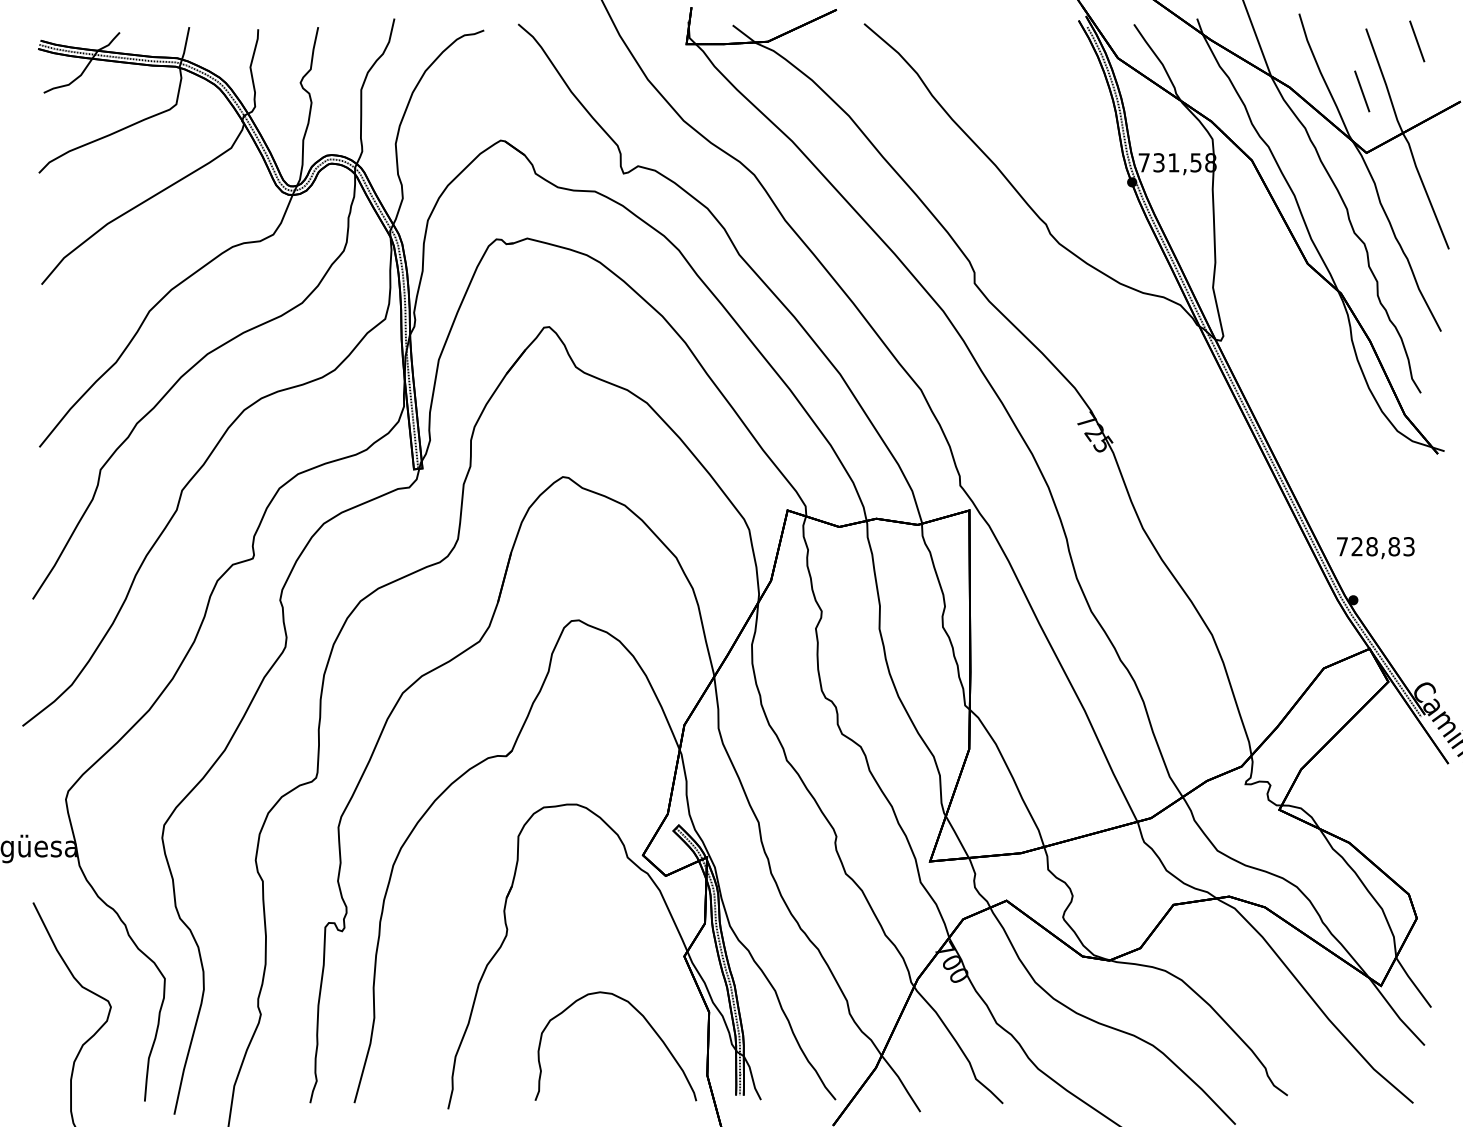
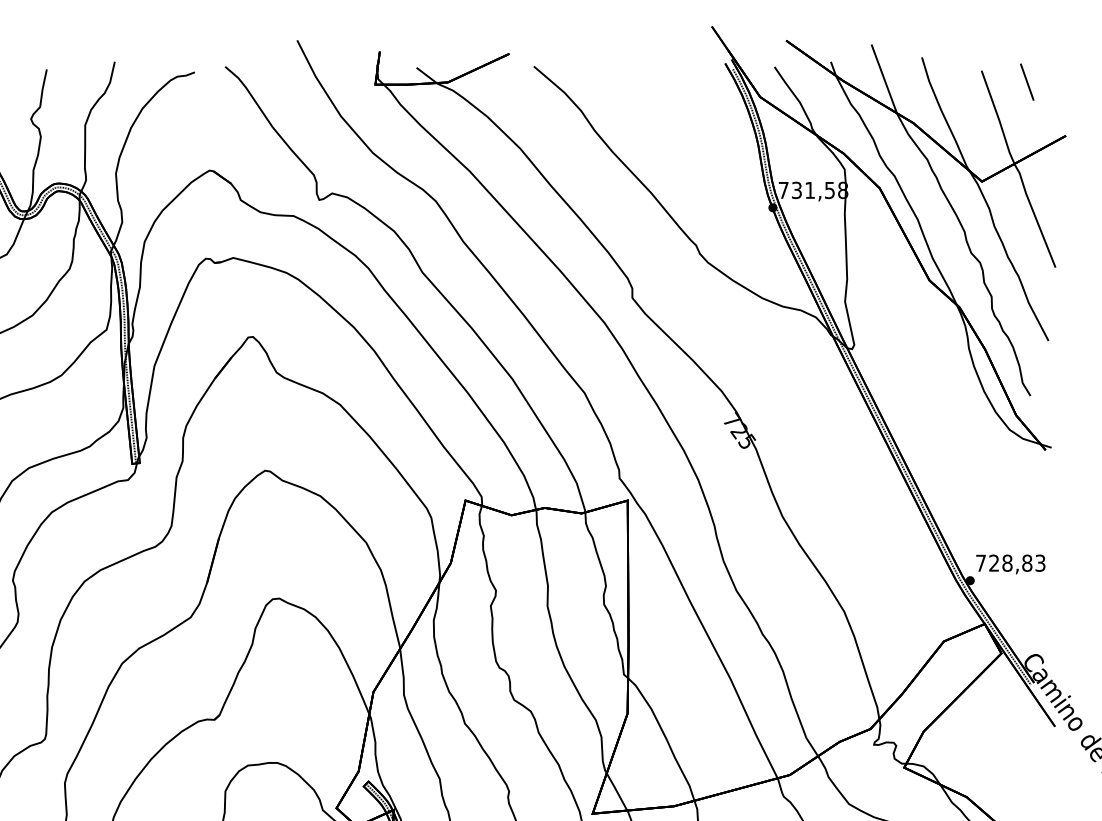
line: (1362, 91) -> (978, 126), removed
text: (1375, 548) -> (1010, 564), moved

